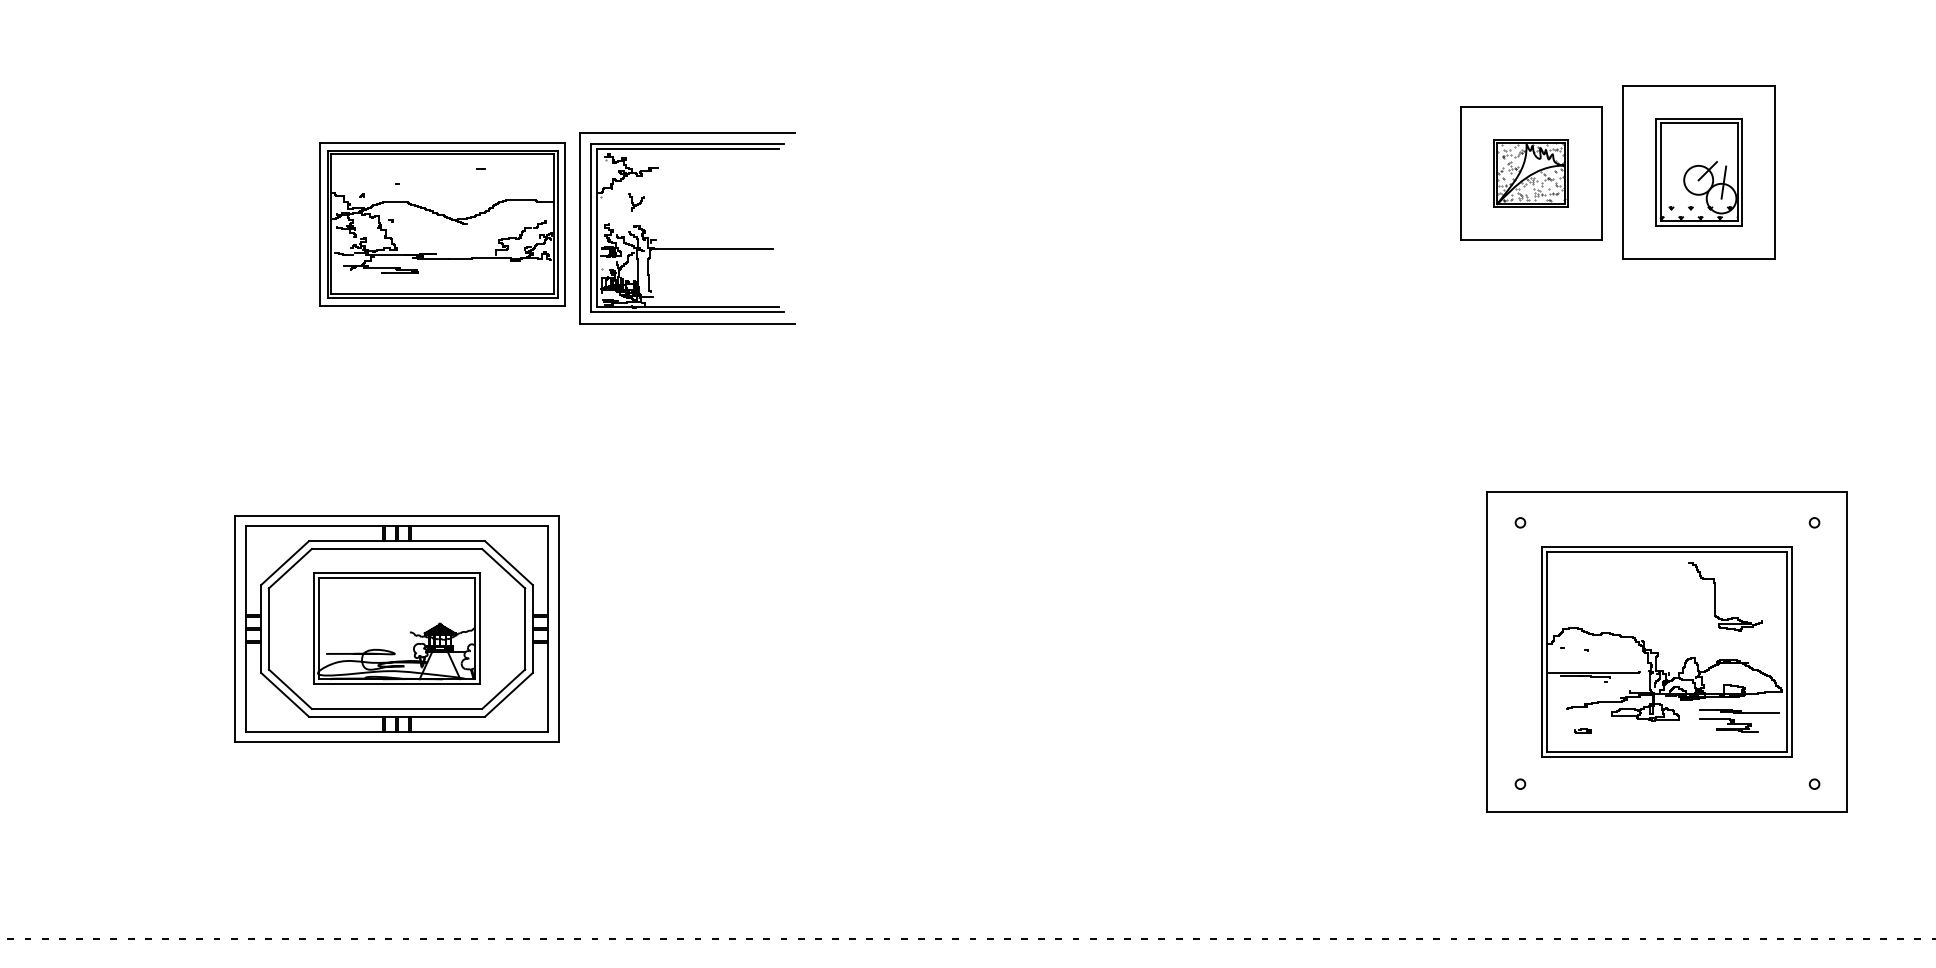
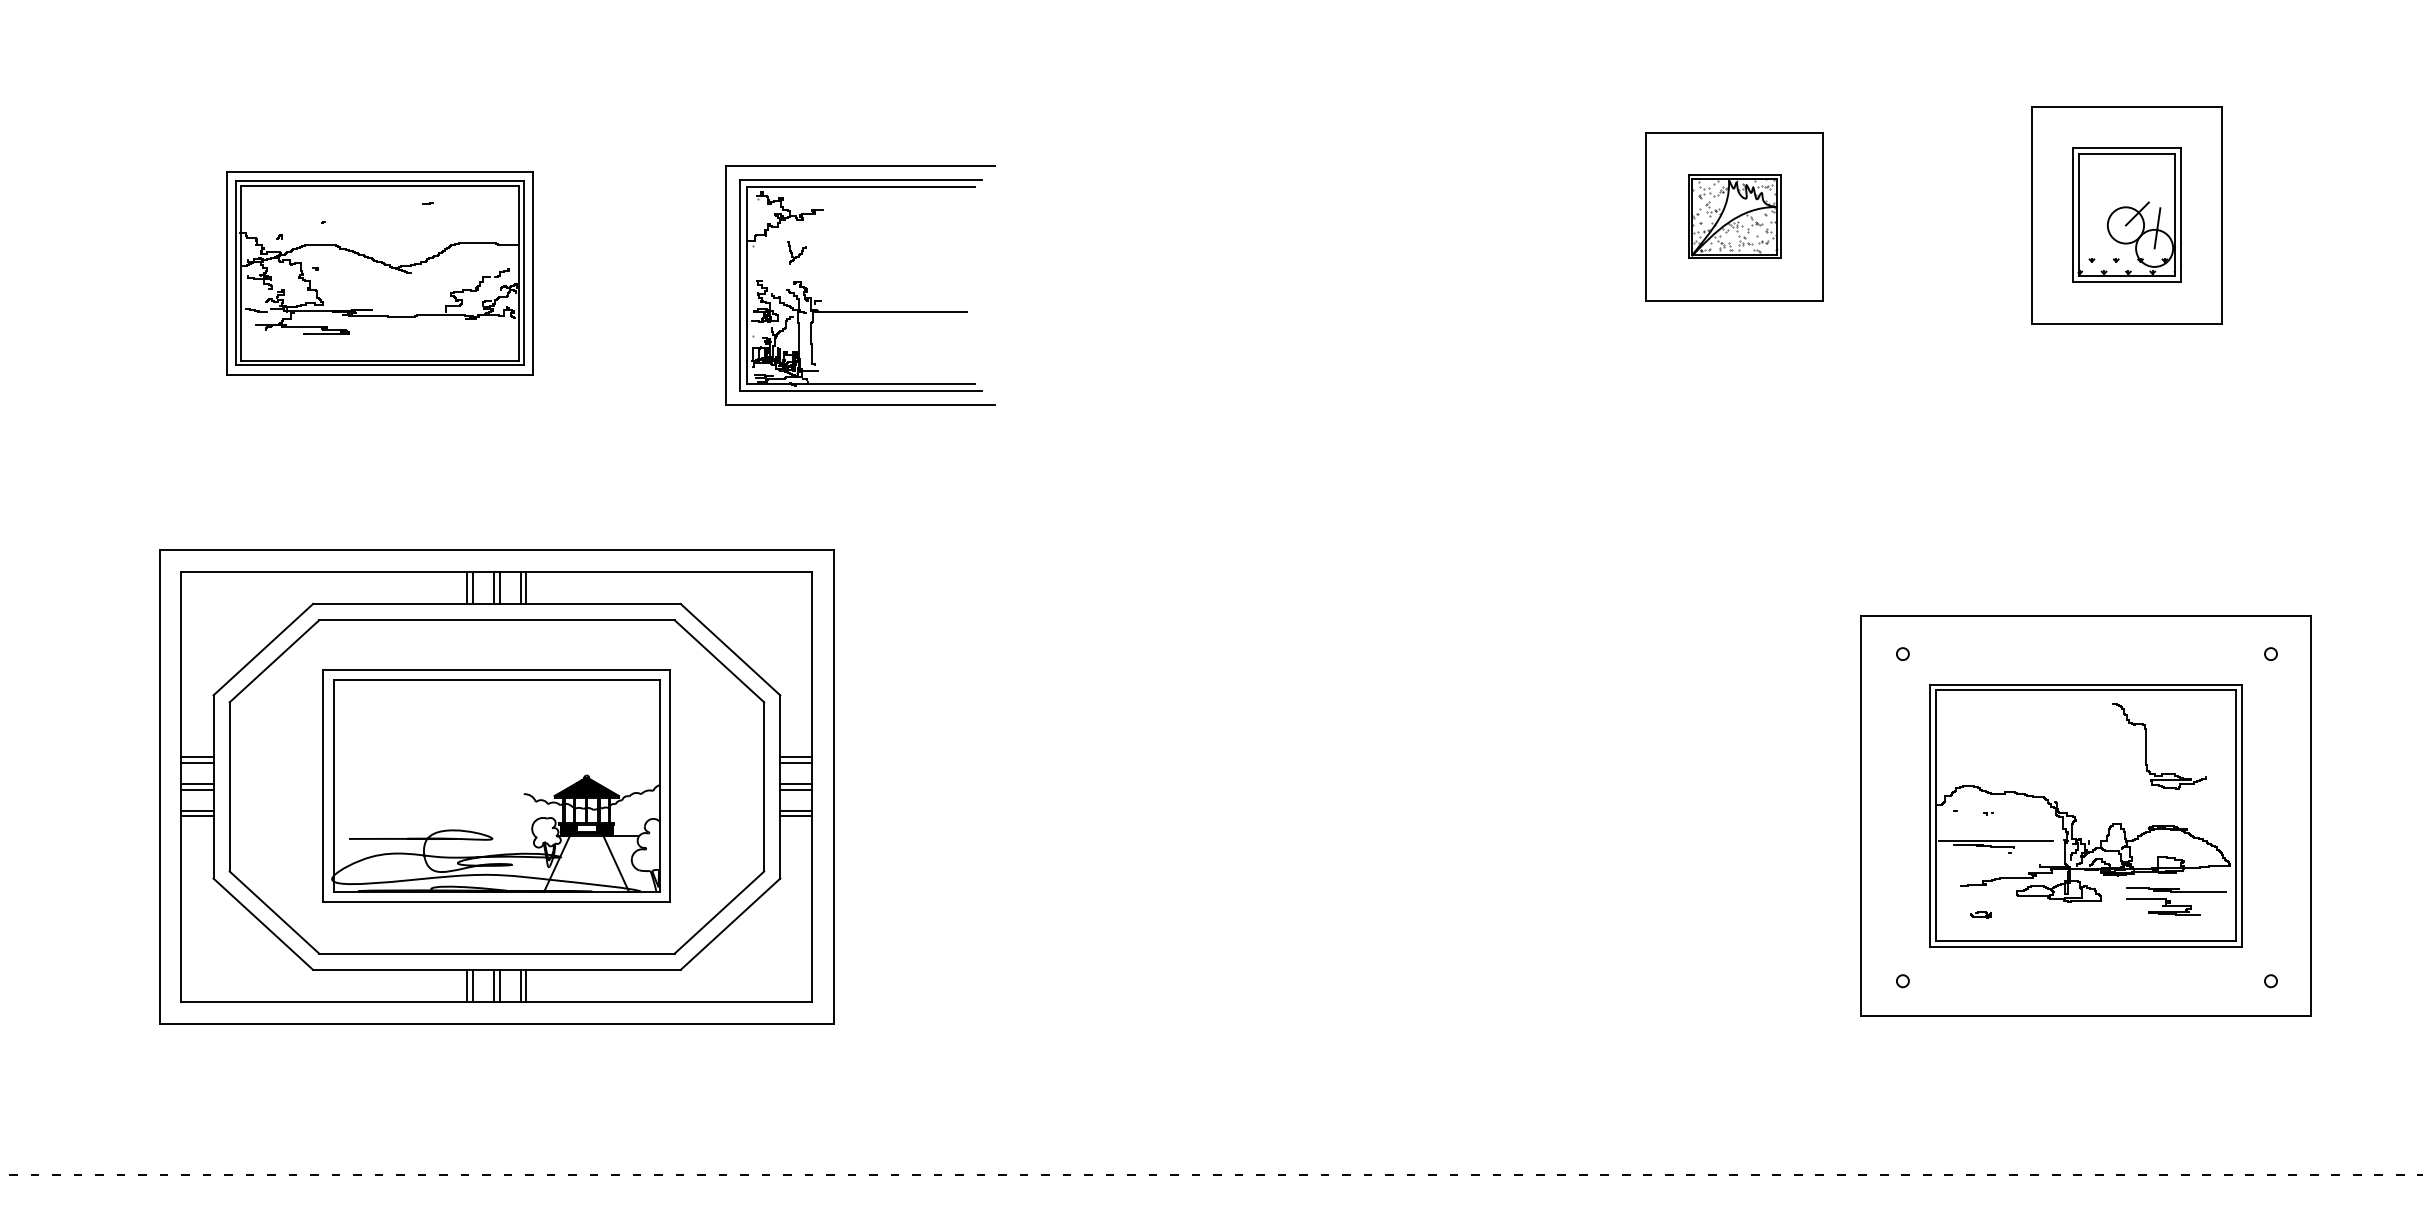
part: (1531, 173) -> (1735, 216), moved
part: (442, 224) -> (379, 273), moved
part: (396, 628) -> (496, 786), size x1.67

